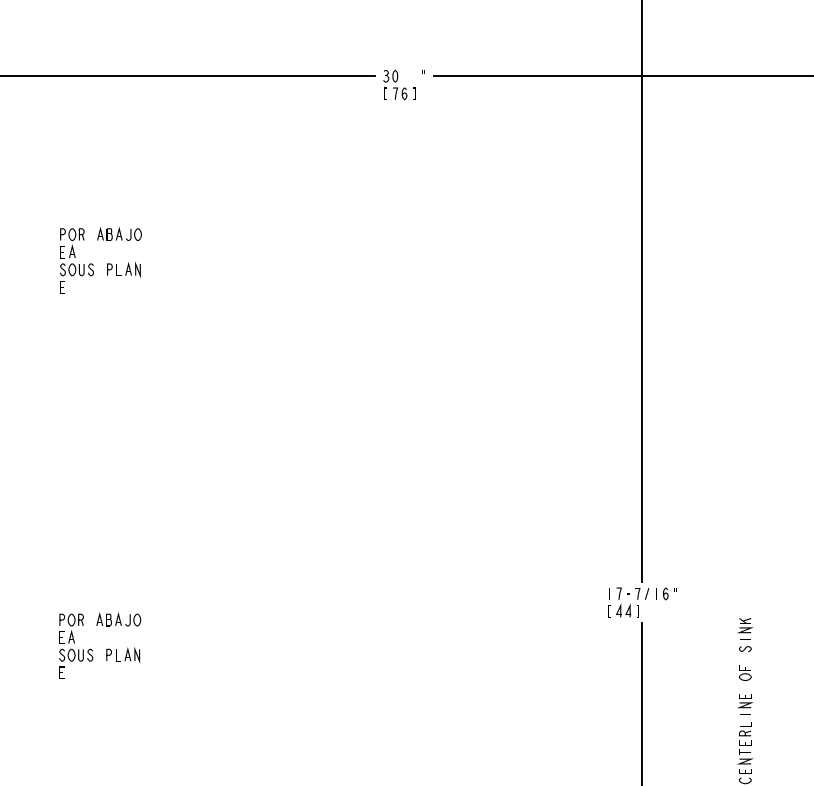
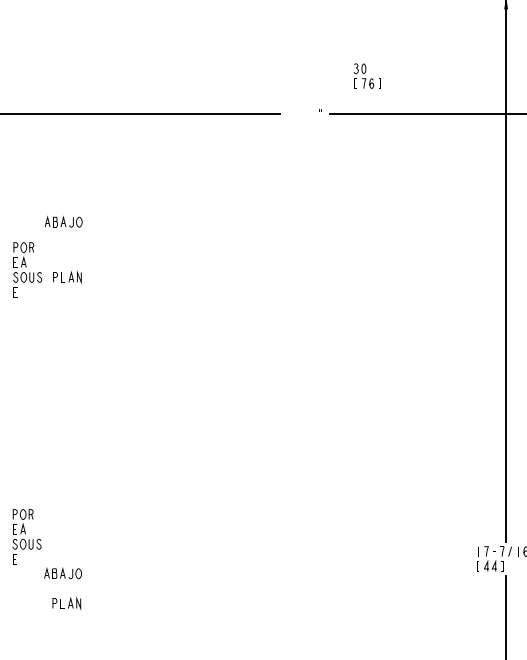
part: (399, 85) -> (367, 76), moved
part: (119, 233) -> (63, 221), moved
part: (76, 645) -> (27, 536), moved

